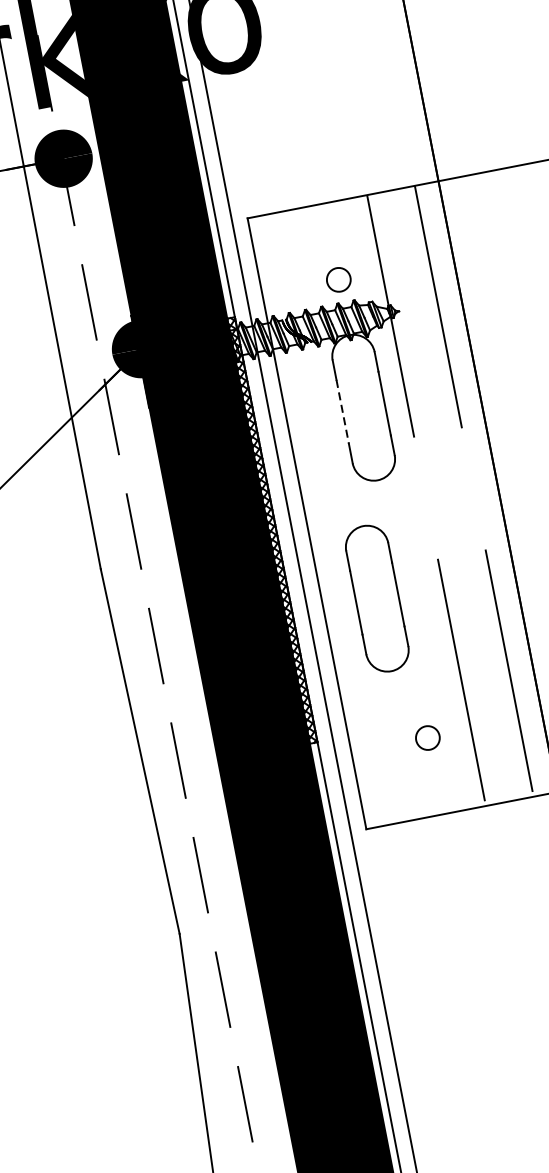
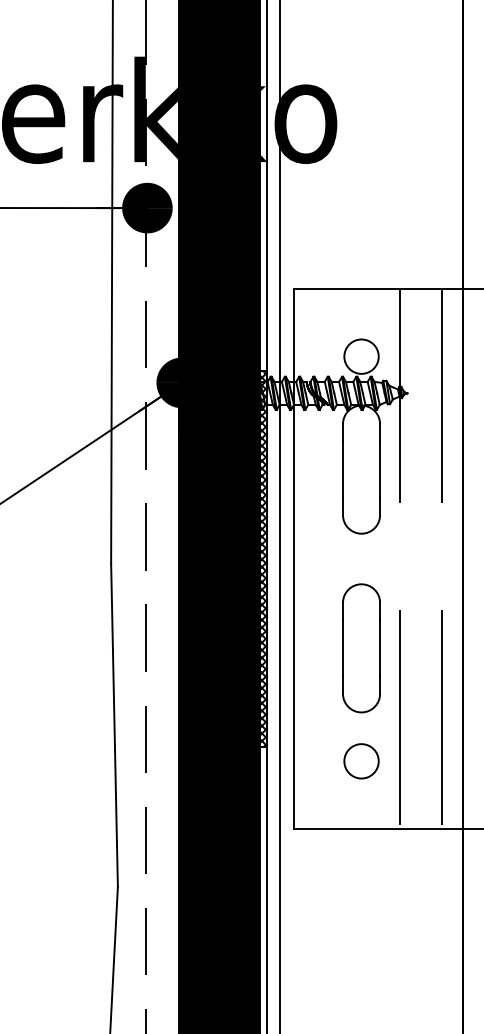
circle: (338, 279) -> (361, 356), size x1.67
line: (343, 412) -> (343, 470), dashed -> solid
part: (377, 598) -> (361, 648), moved
circle: (427, 738) -> (361, 761), size x1.67

